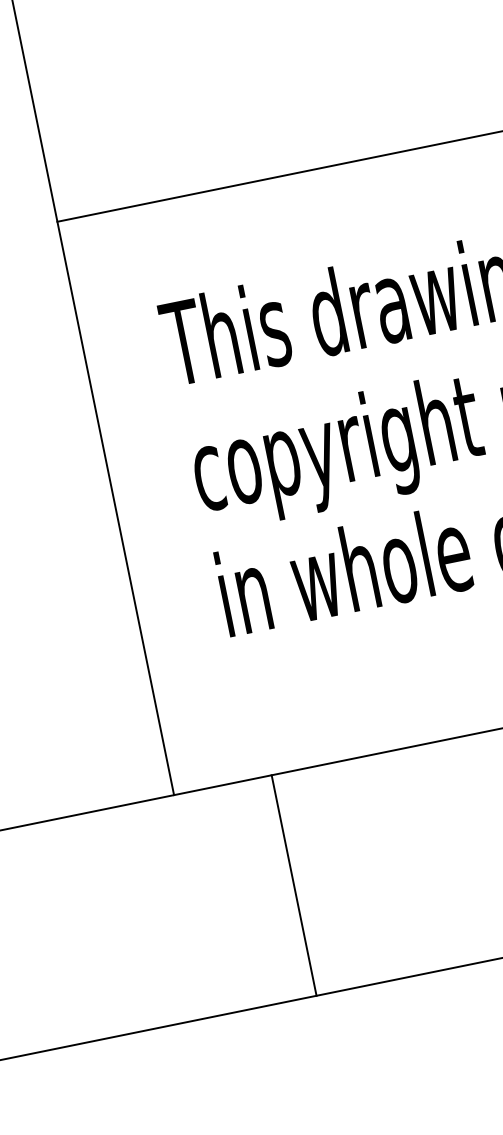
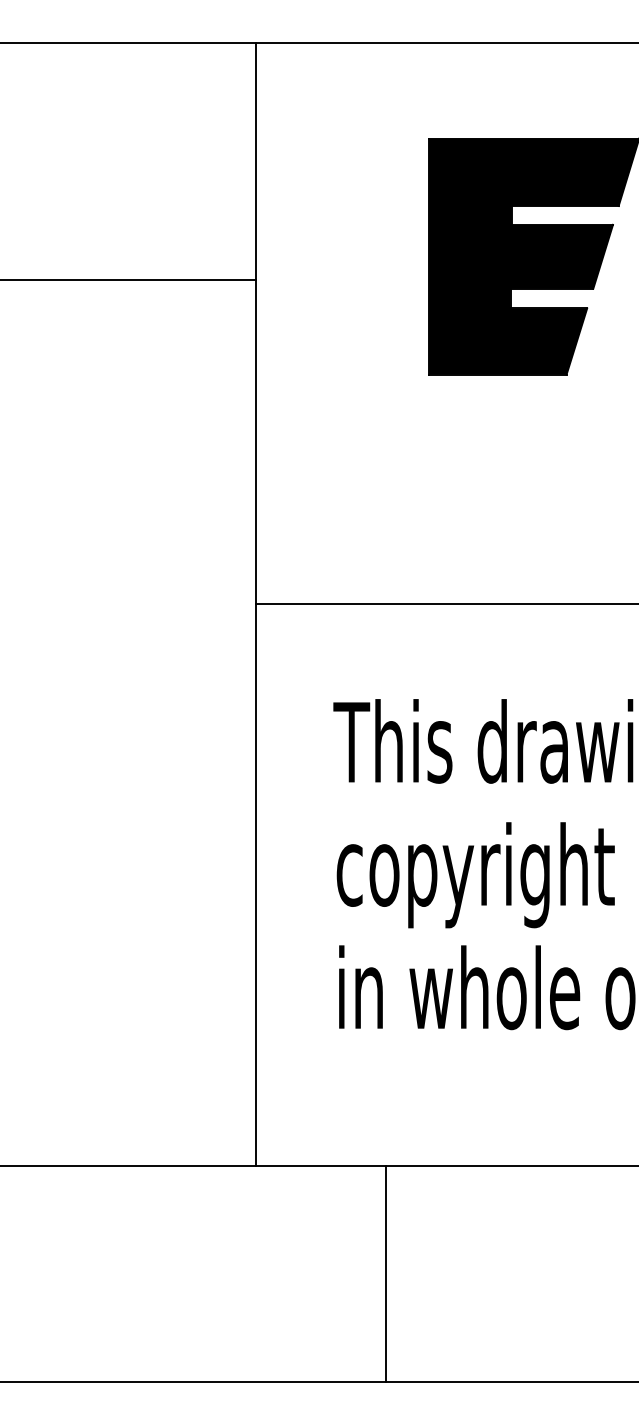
line: (293, 885) -> (385, 1274), moved

